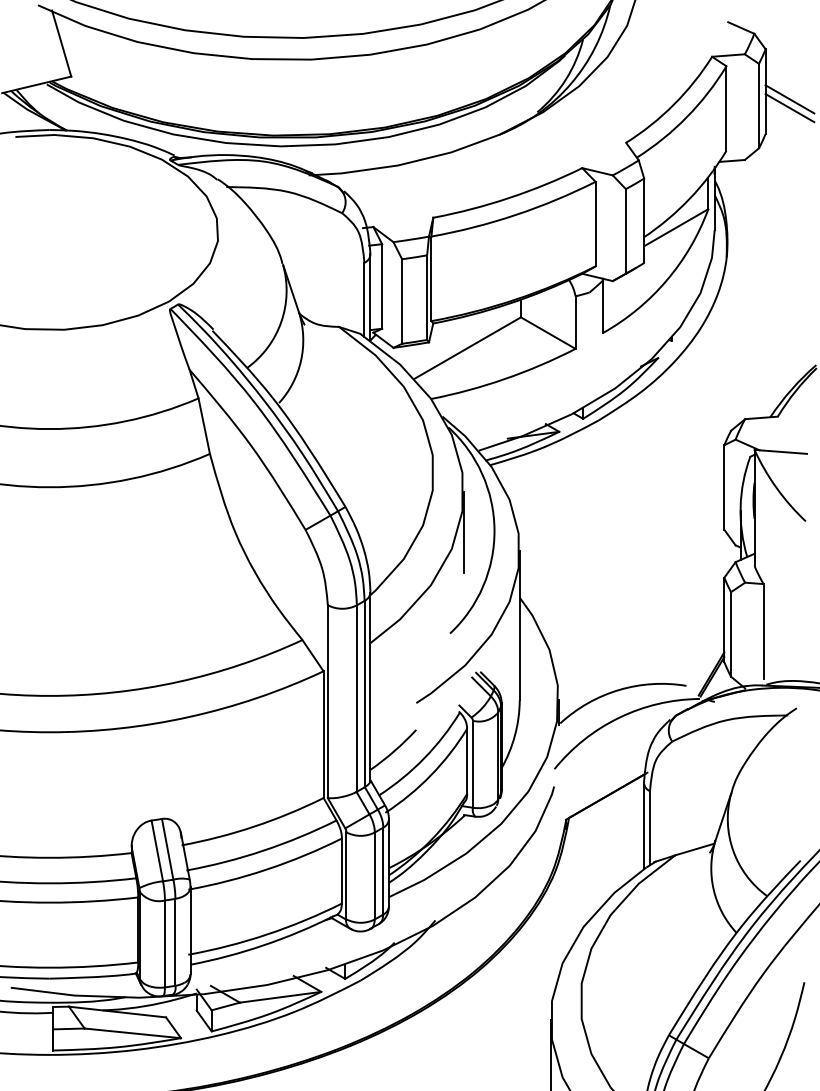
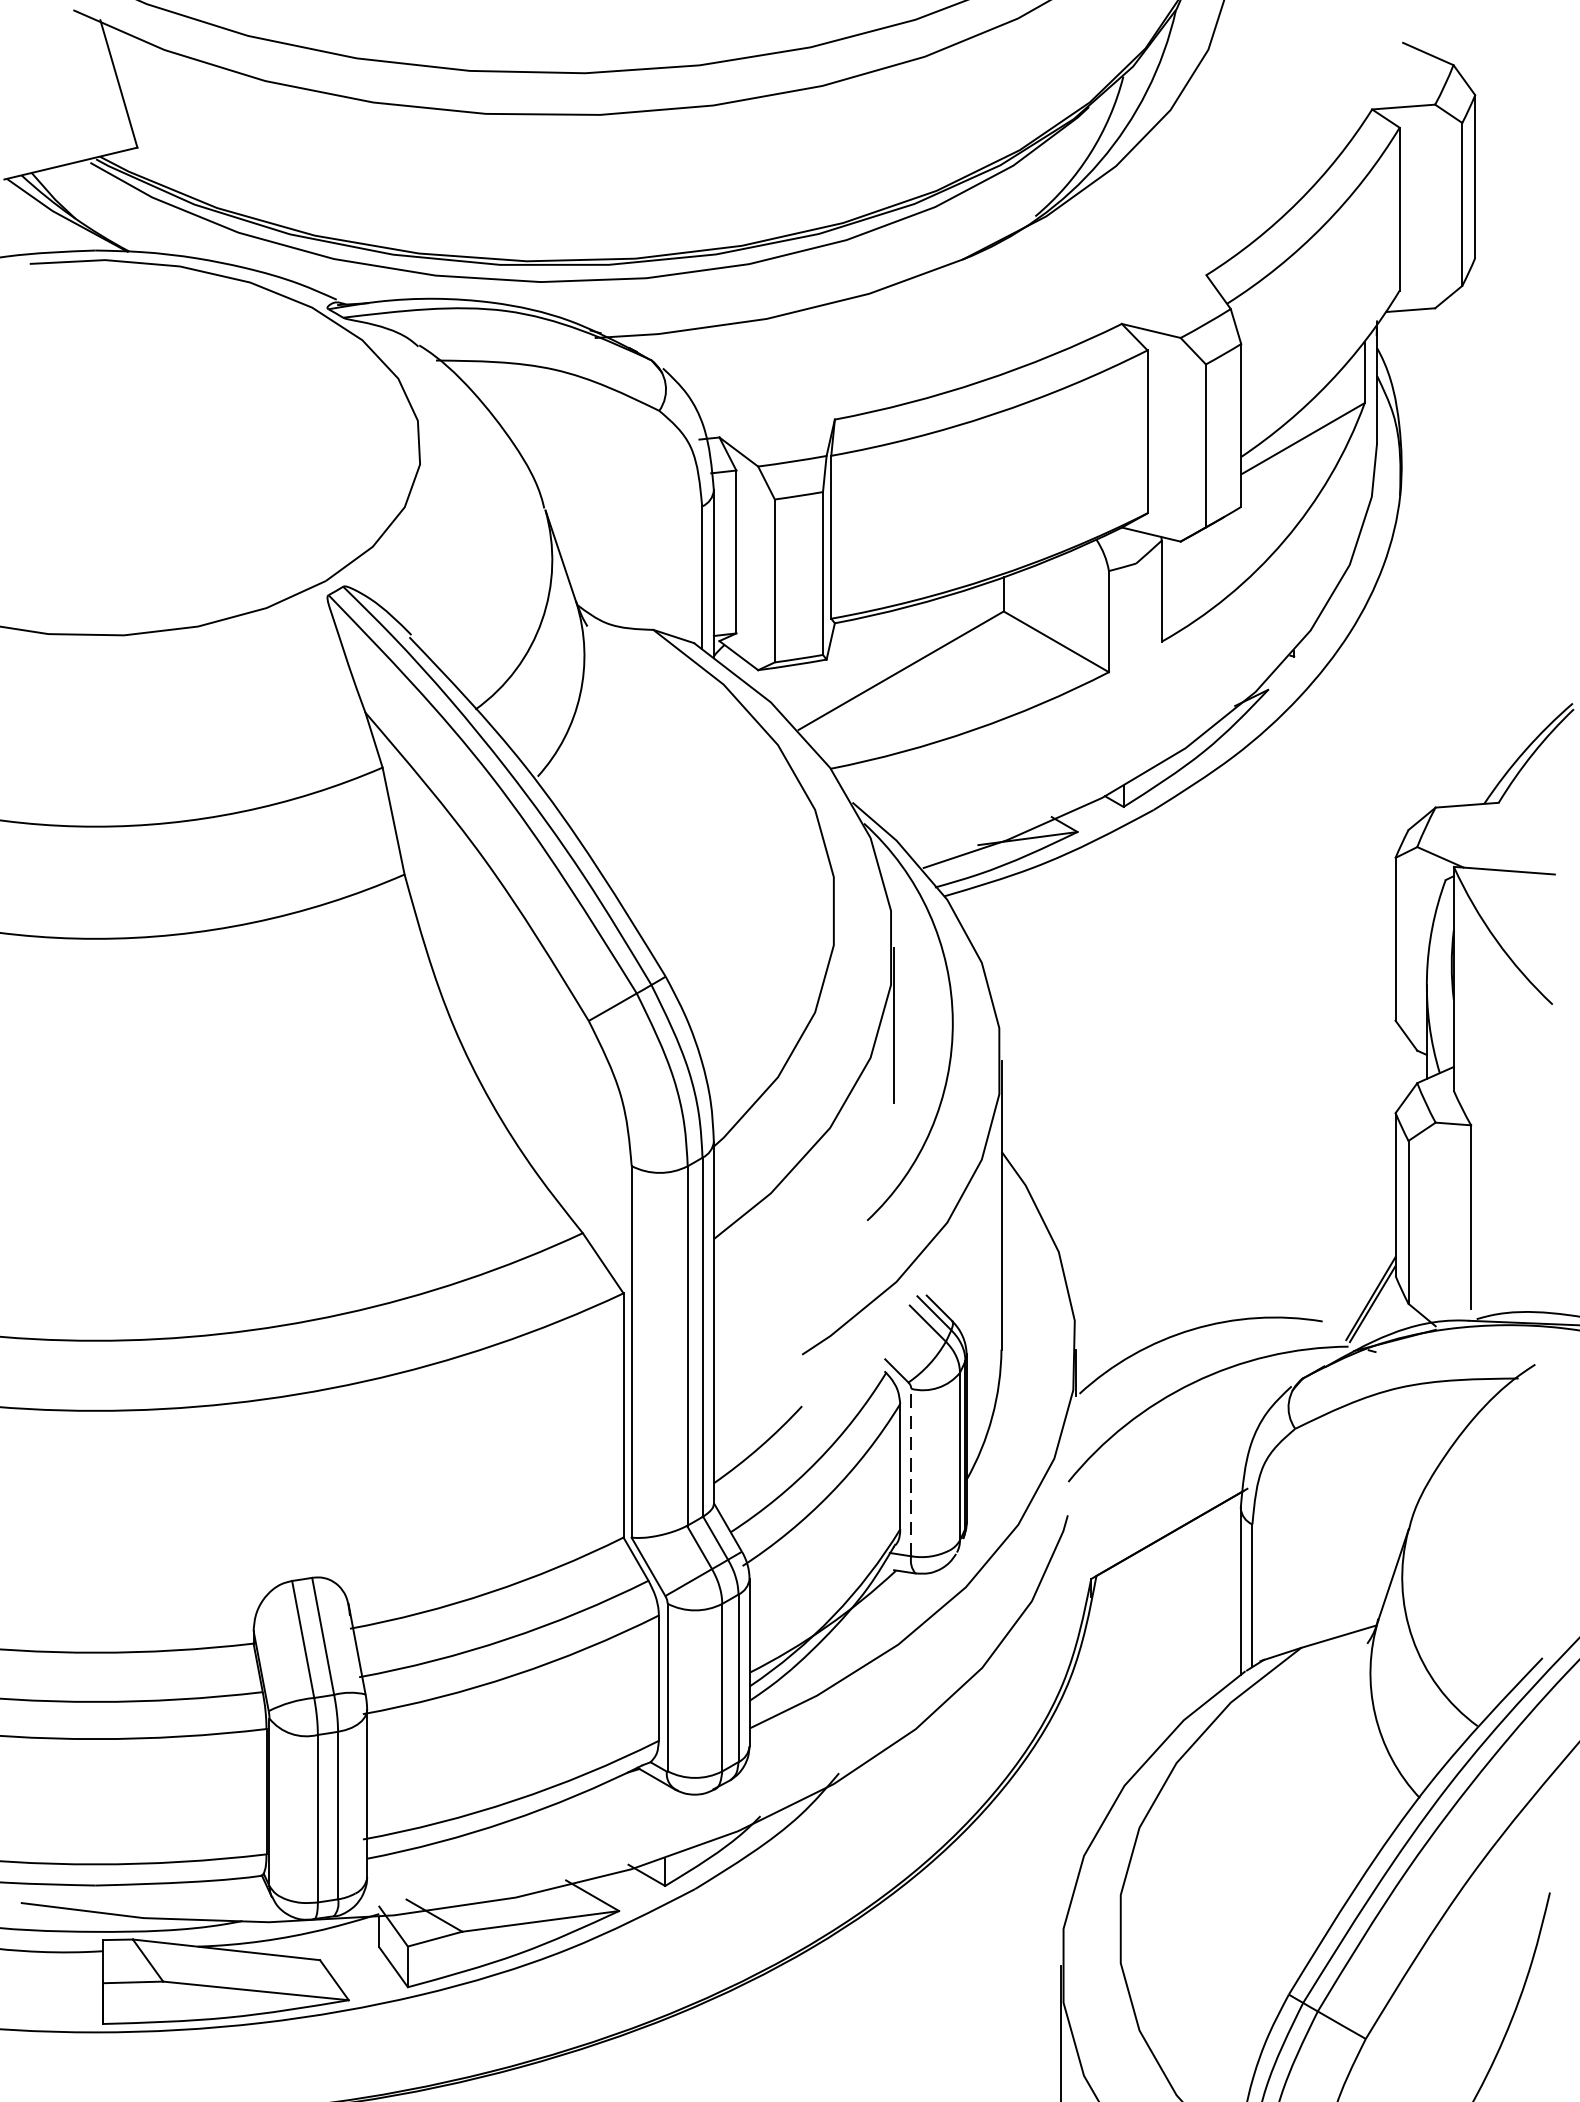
line: (789, 99) -> (1521, 191), removed
line: (789, 108) -> (1521, 209), removed
line: (472, 763) -> (910, 1470), solid -> dashed

